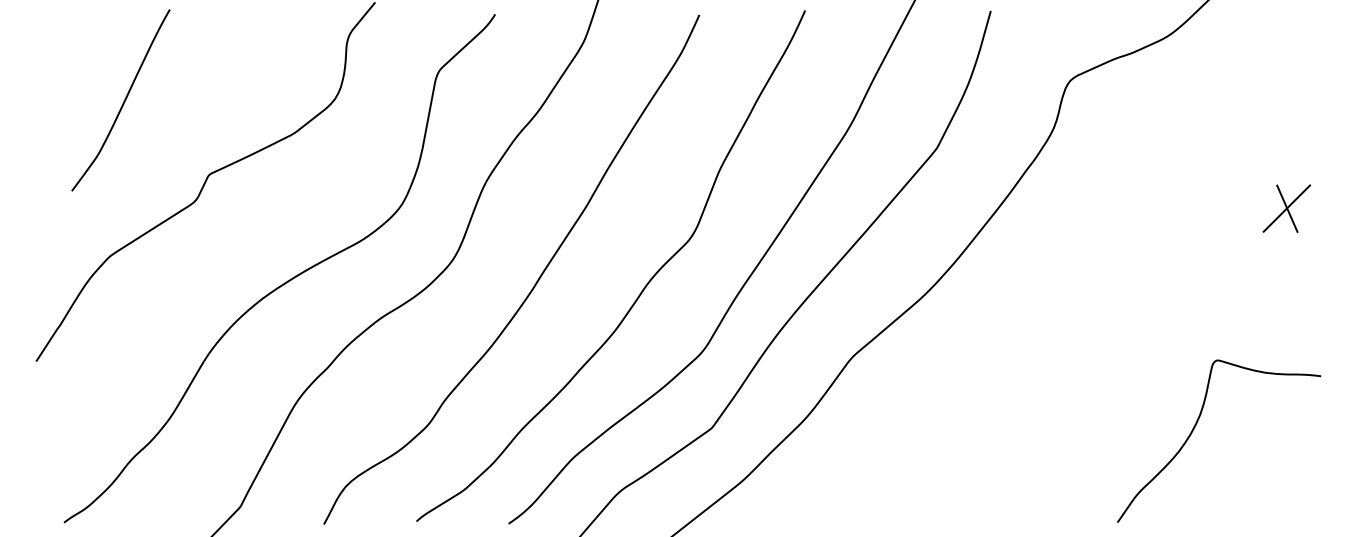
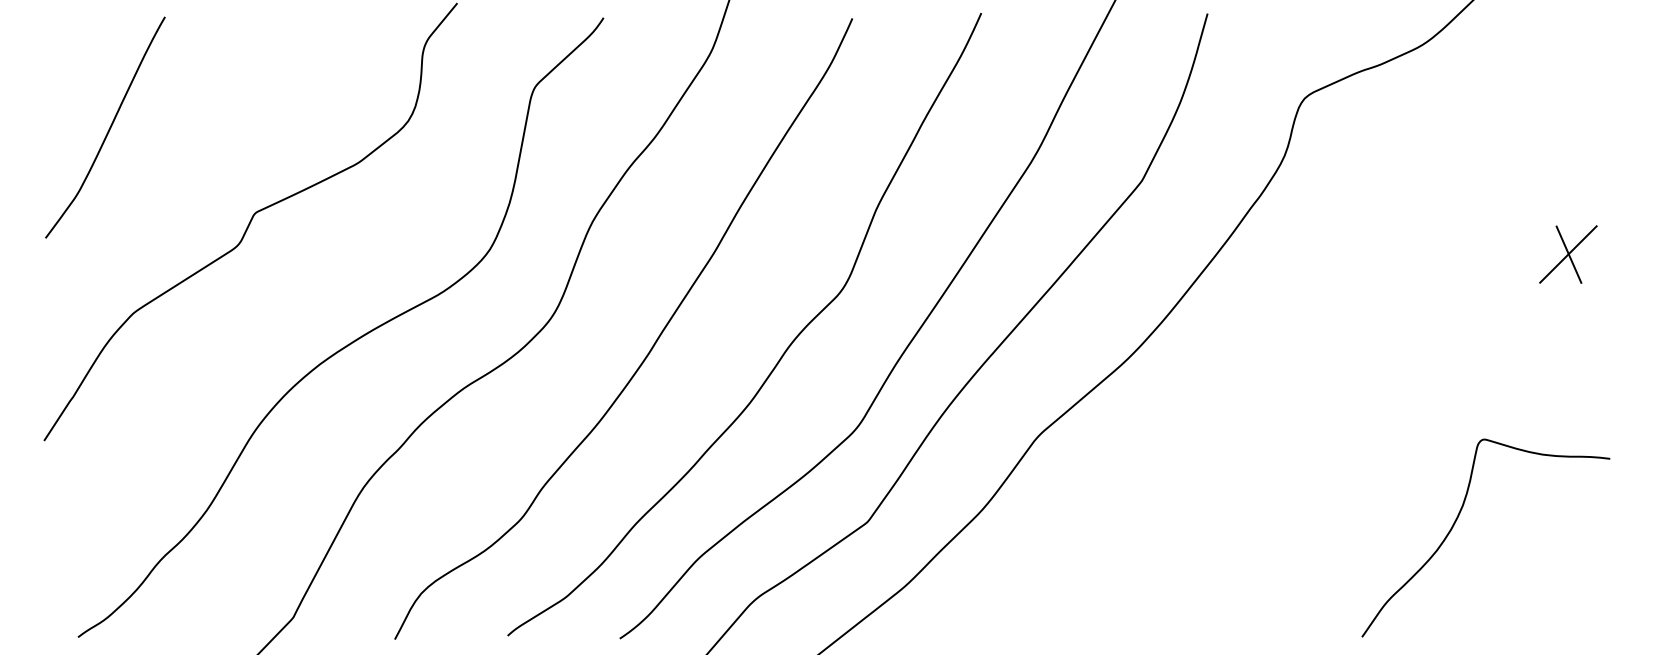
curve: (123, 101) -> (108, 129), moved

